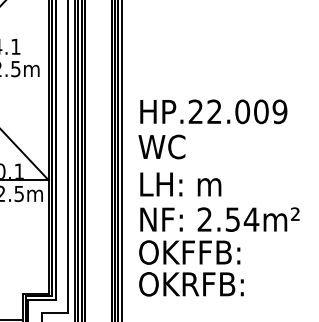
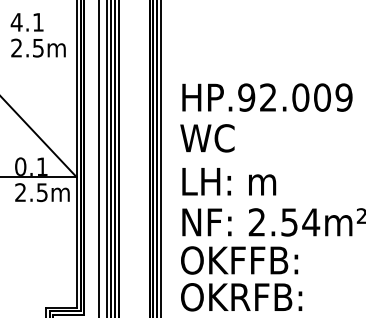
text: (195, 111) -> (246, 97), HP.22.009 -> HP.92.009

